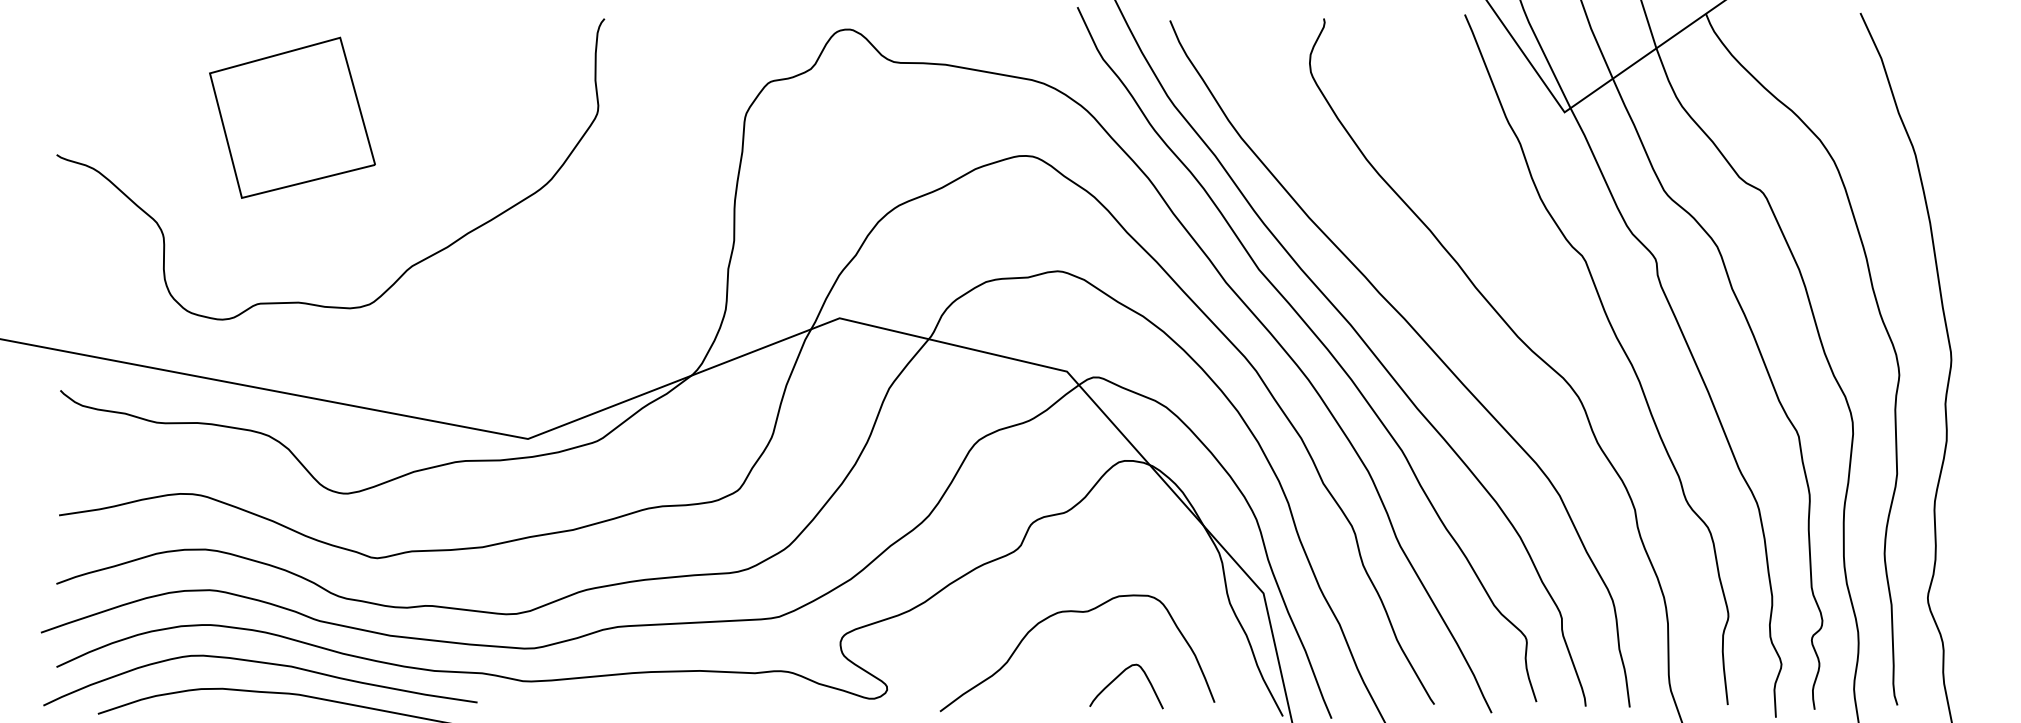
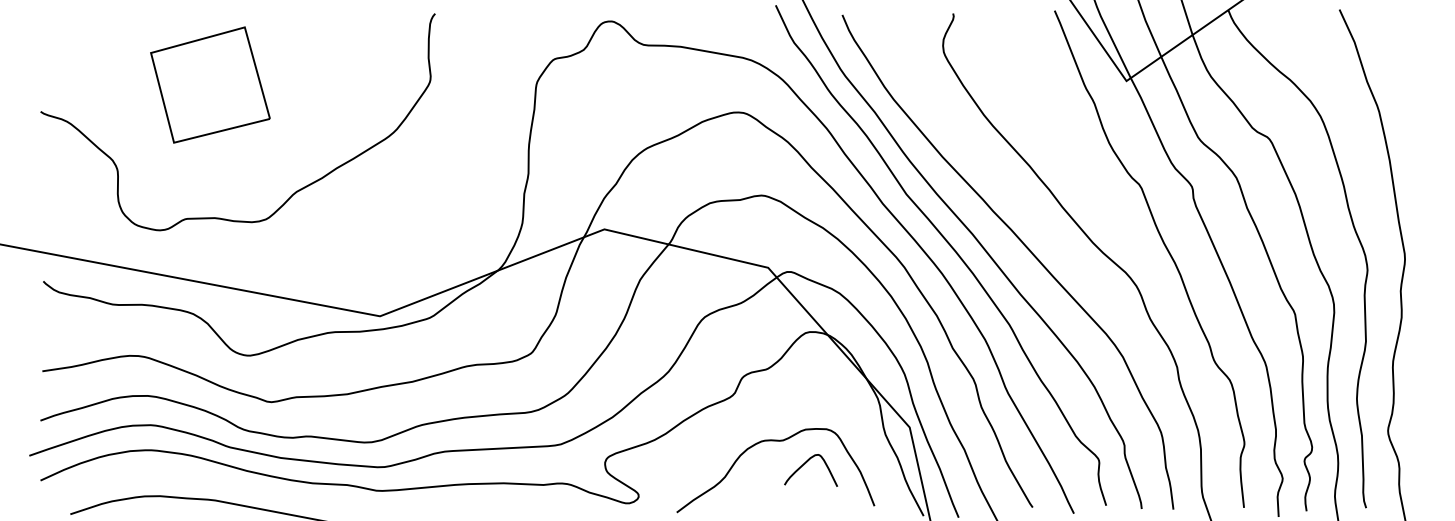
curve: (261, 664) -> (188, 478), removed
curve: (1118, 678) -> (805, 464), moved

